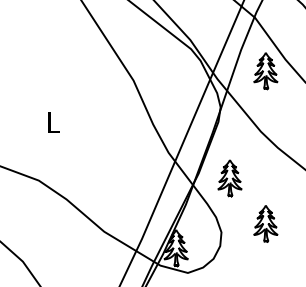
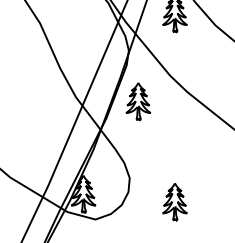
part: (229, 178) -> (137, 101), moved
part: (265, 223) -> (174, 201), moved

